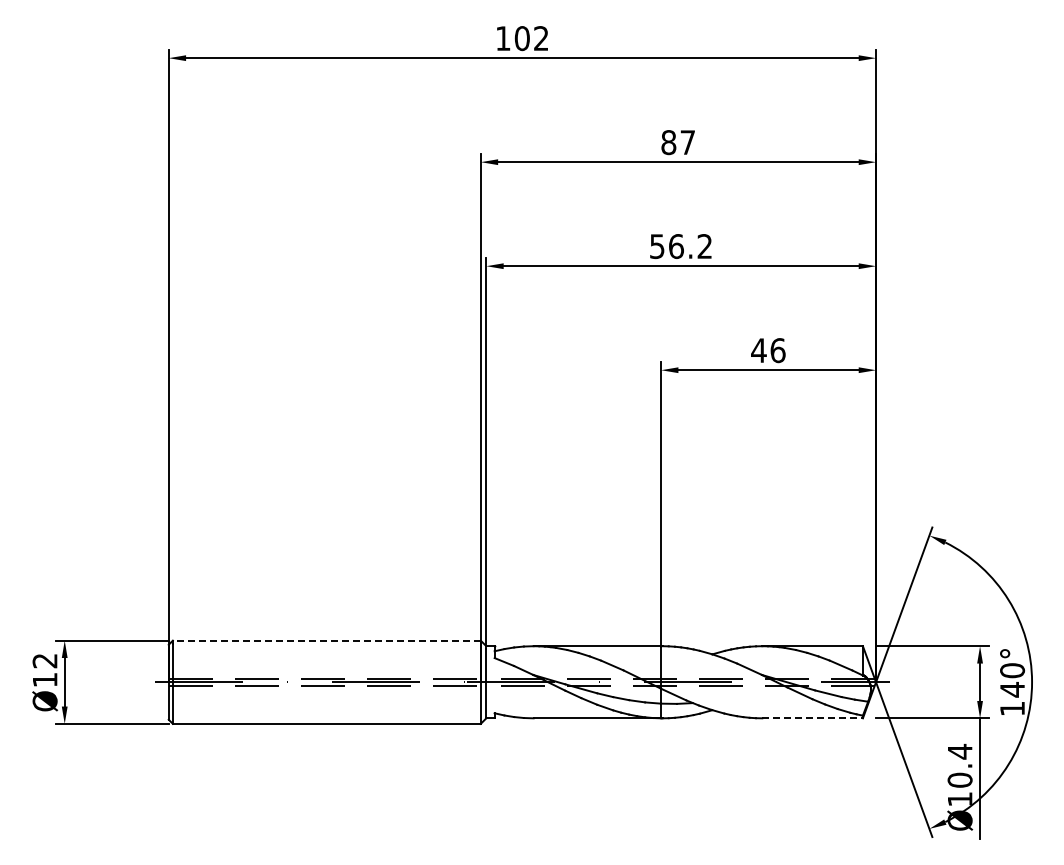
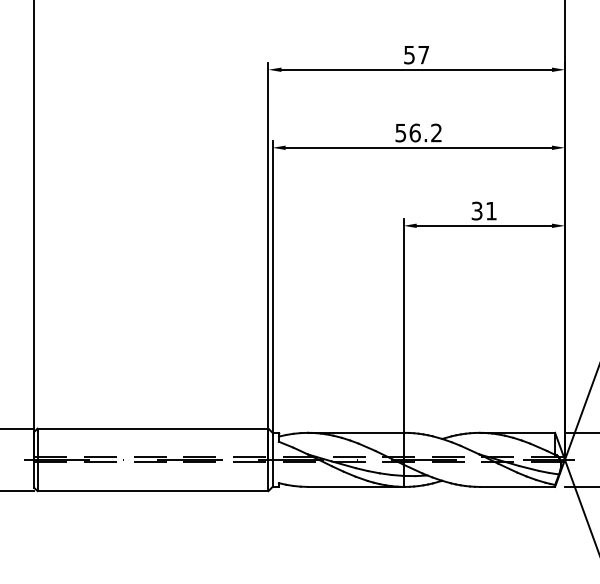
text: (668, 142) -> (409, 55), 87 -> 57
text: (768, 350) -> (484, 211), 46 -> 31
line: (326, 640) -> (152, 428), dashed -> solid
line: (813, 718) -> (518, 487), dashed -> solid

